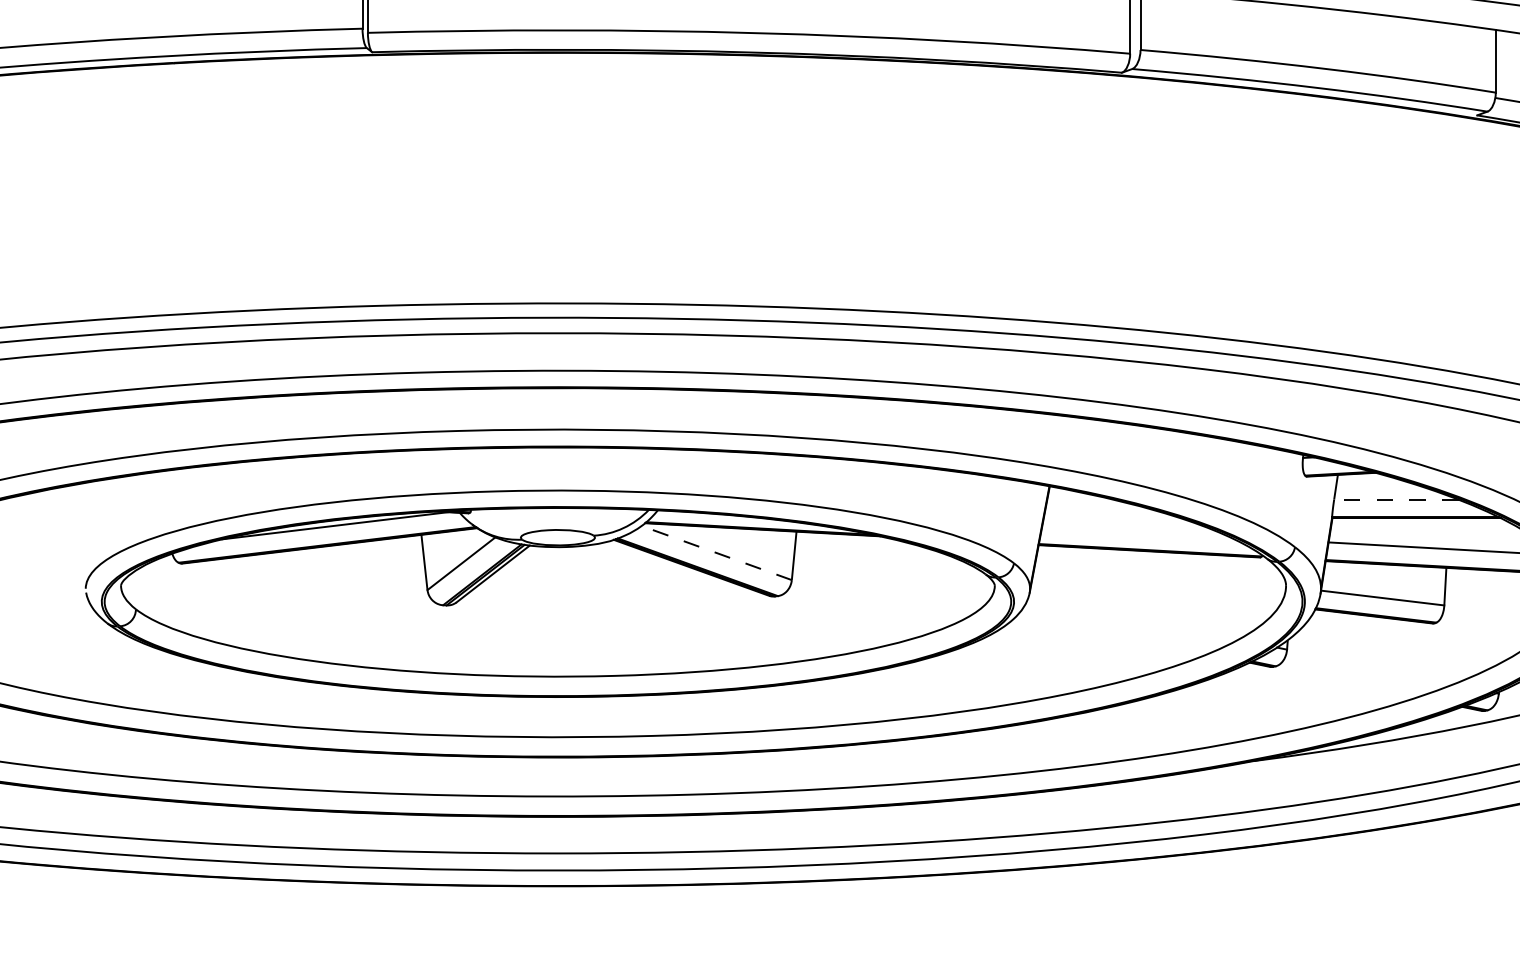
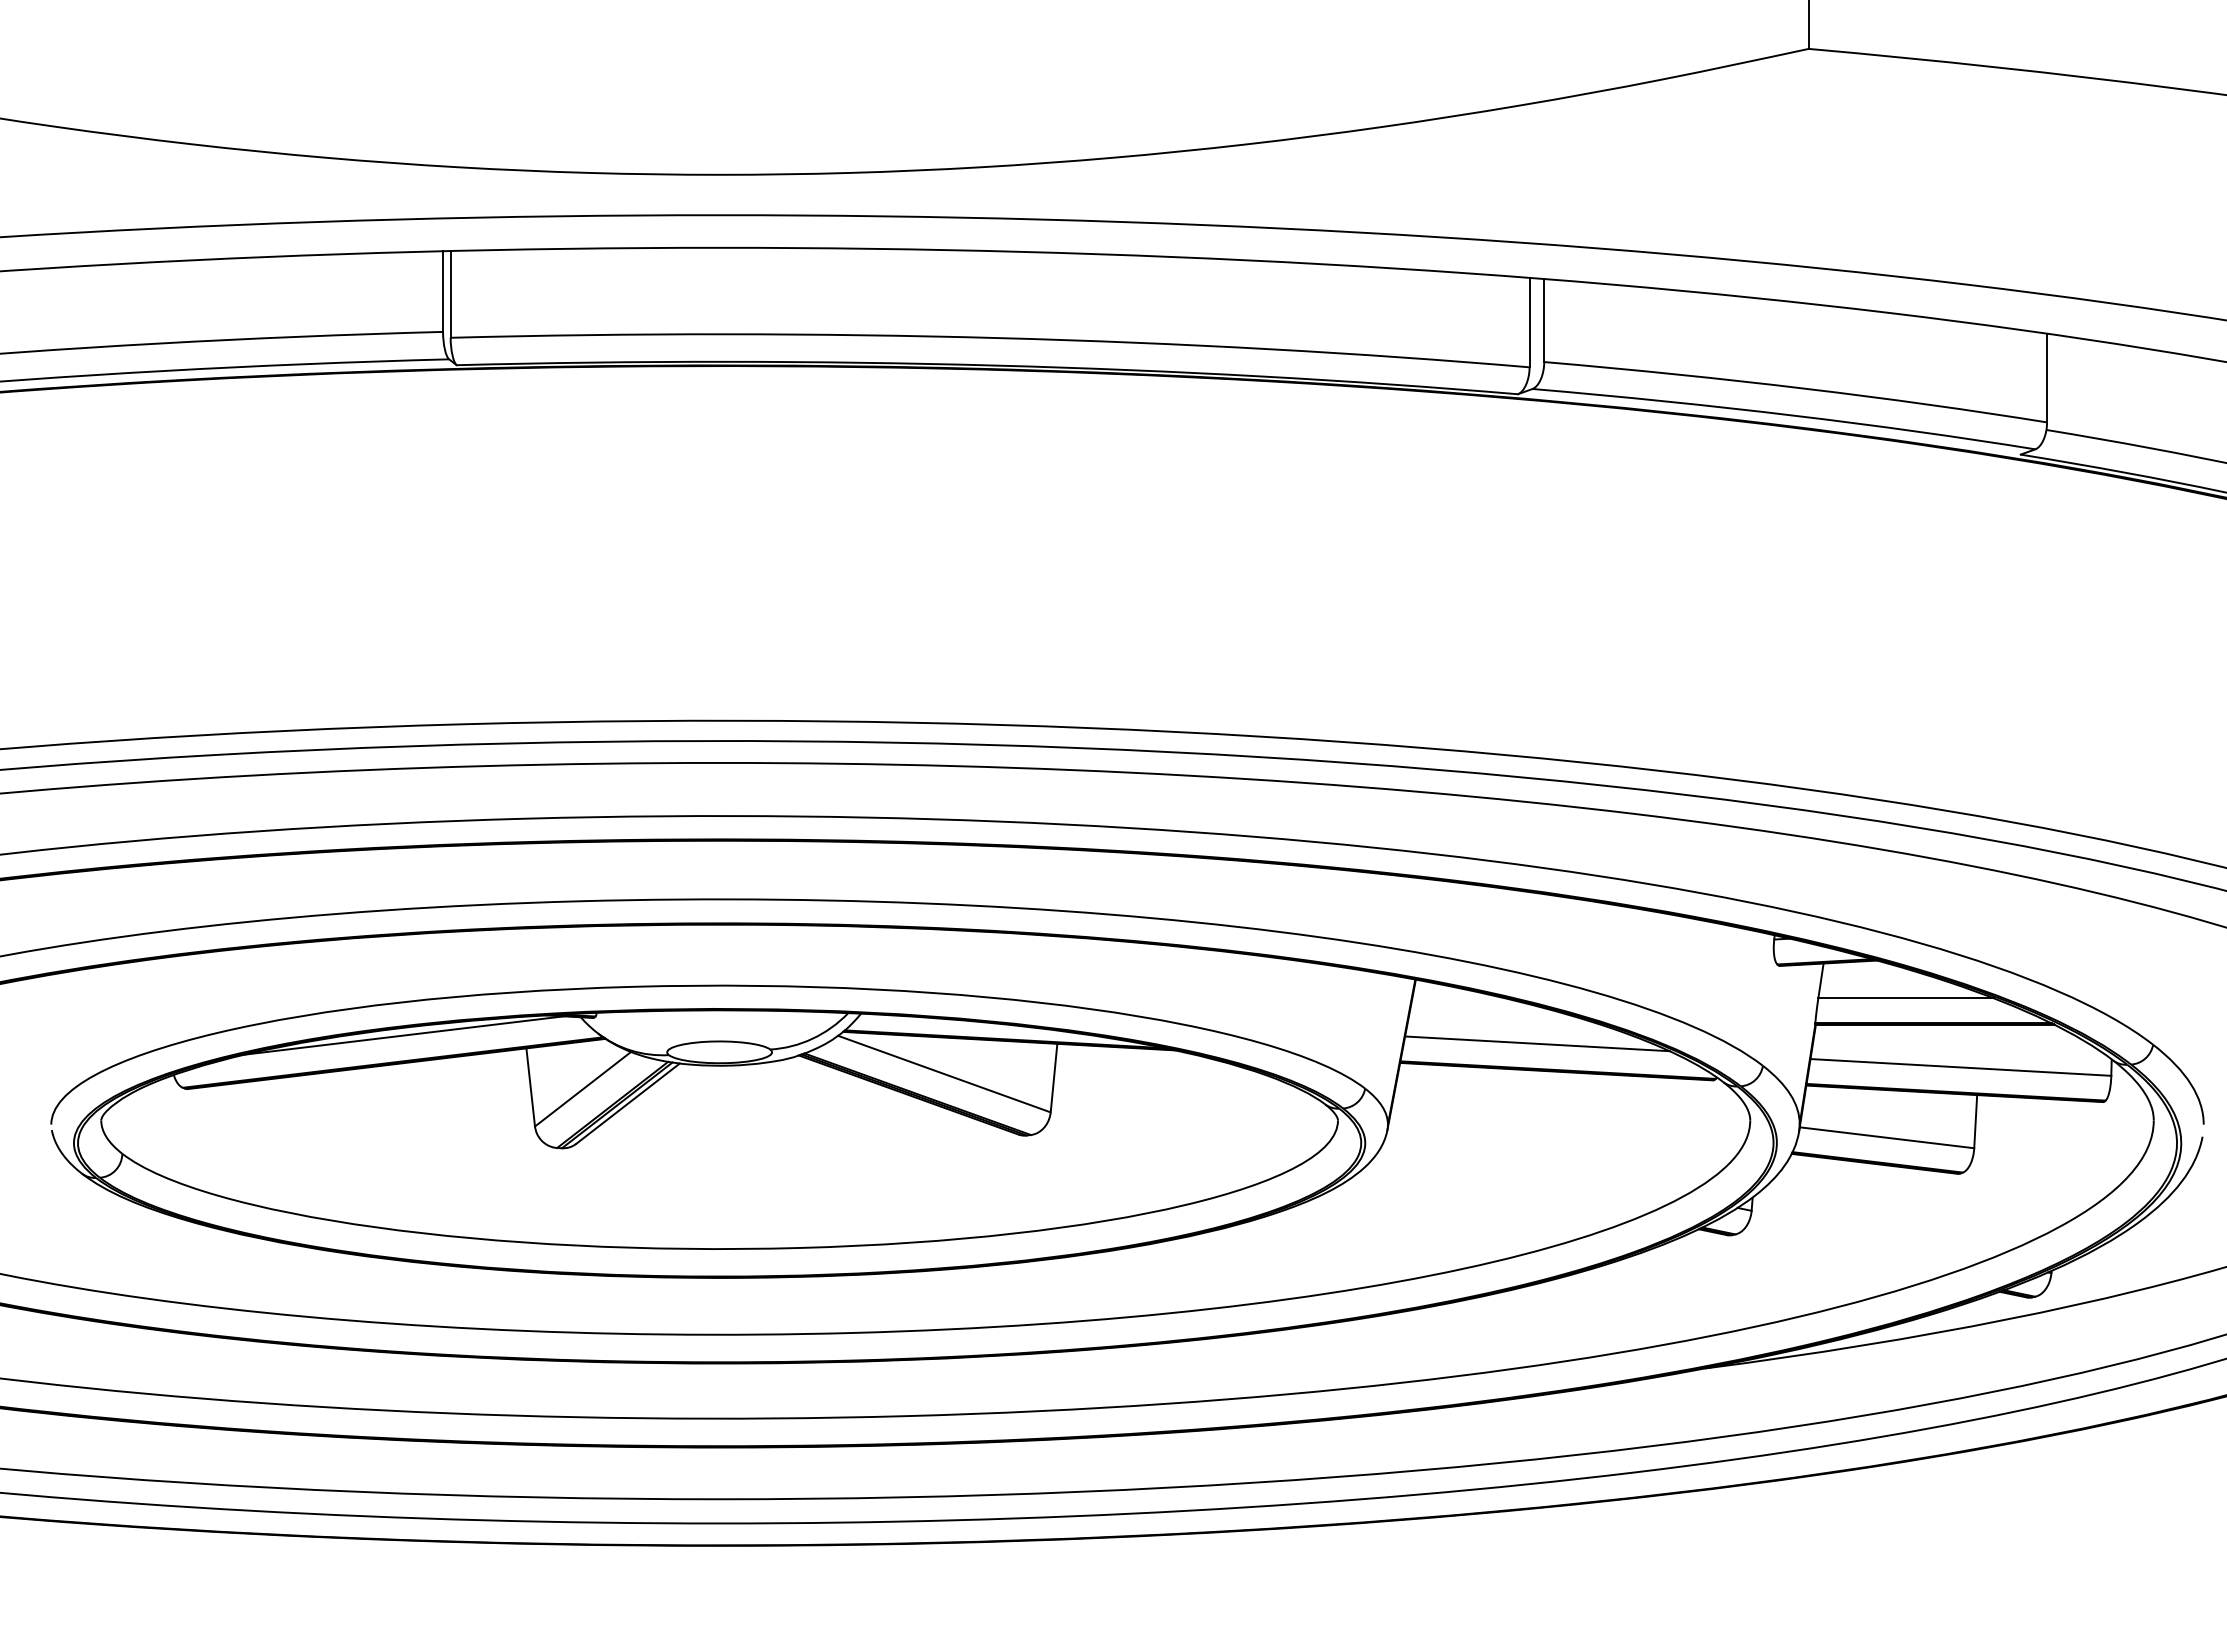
line: (1395, 499) -> (1905, 998), dashed -> solid
line: (1135, 531) -> (1537, 1043), added
line: (716, 553) -> (944, 1074), dashed -> solid

